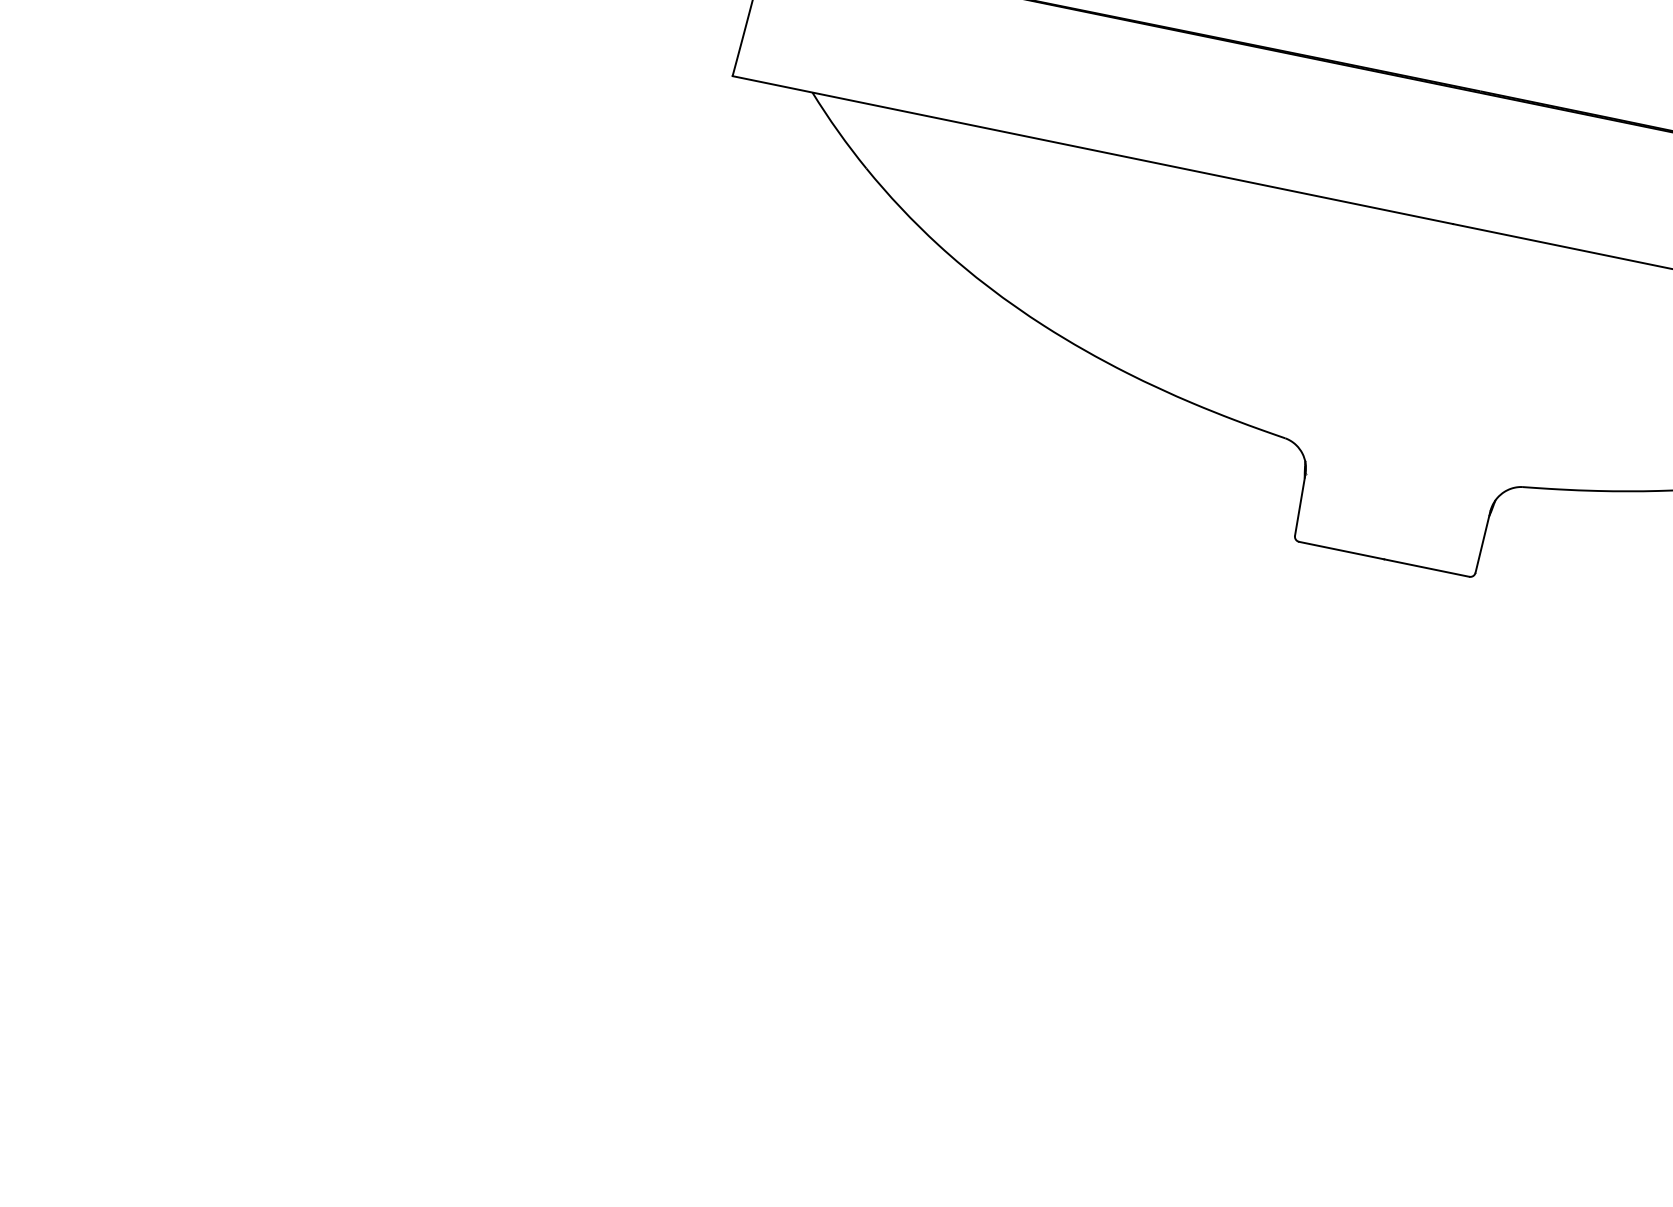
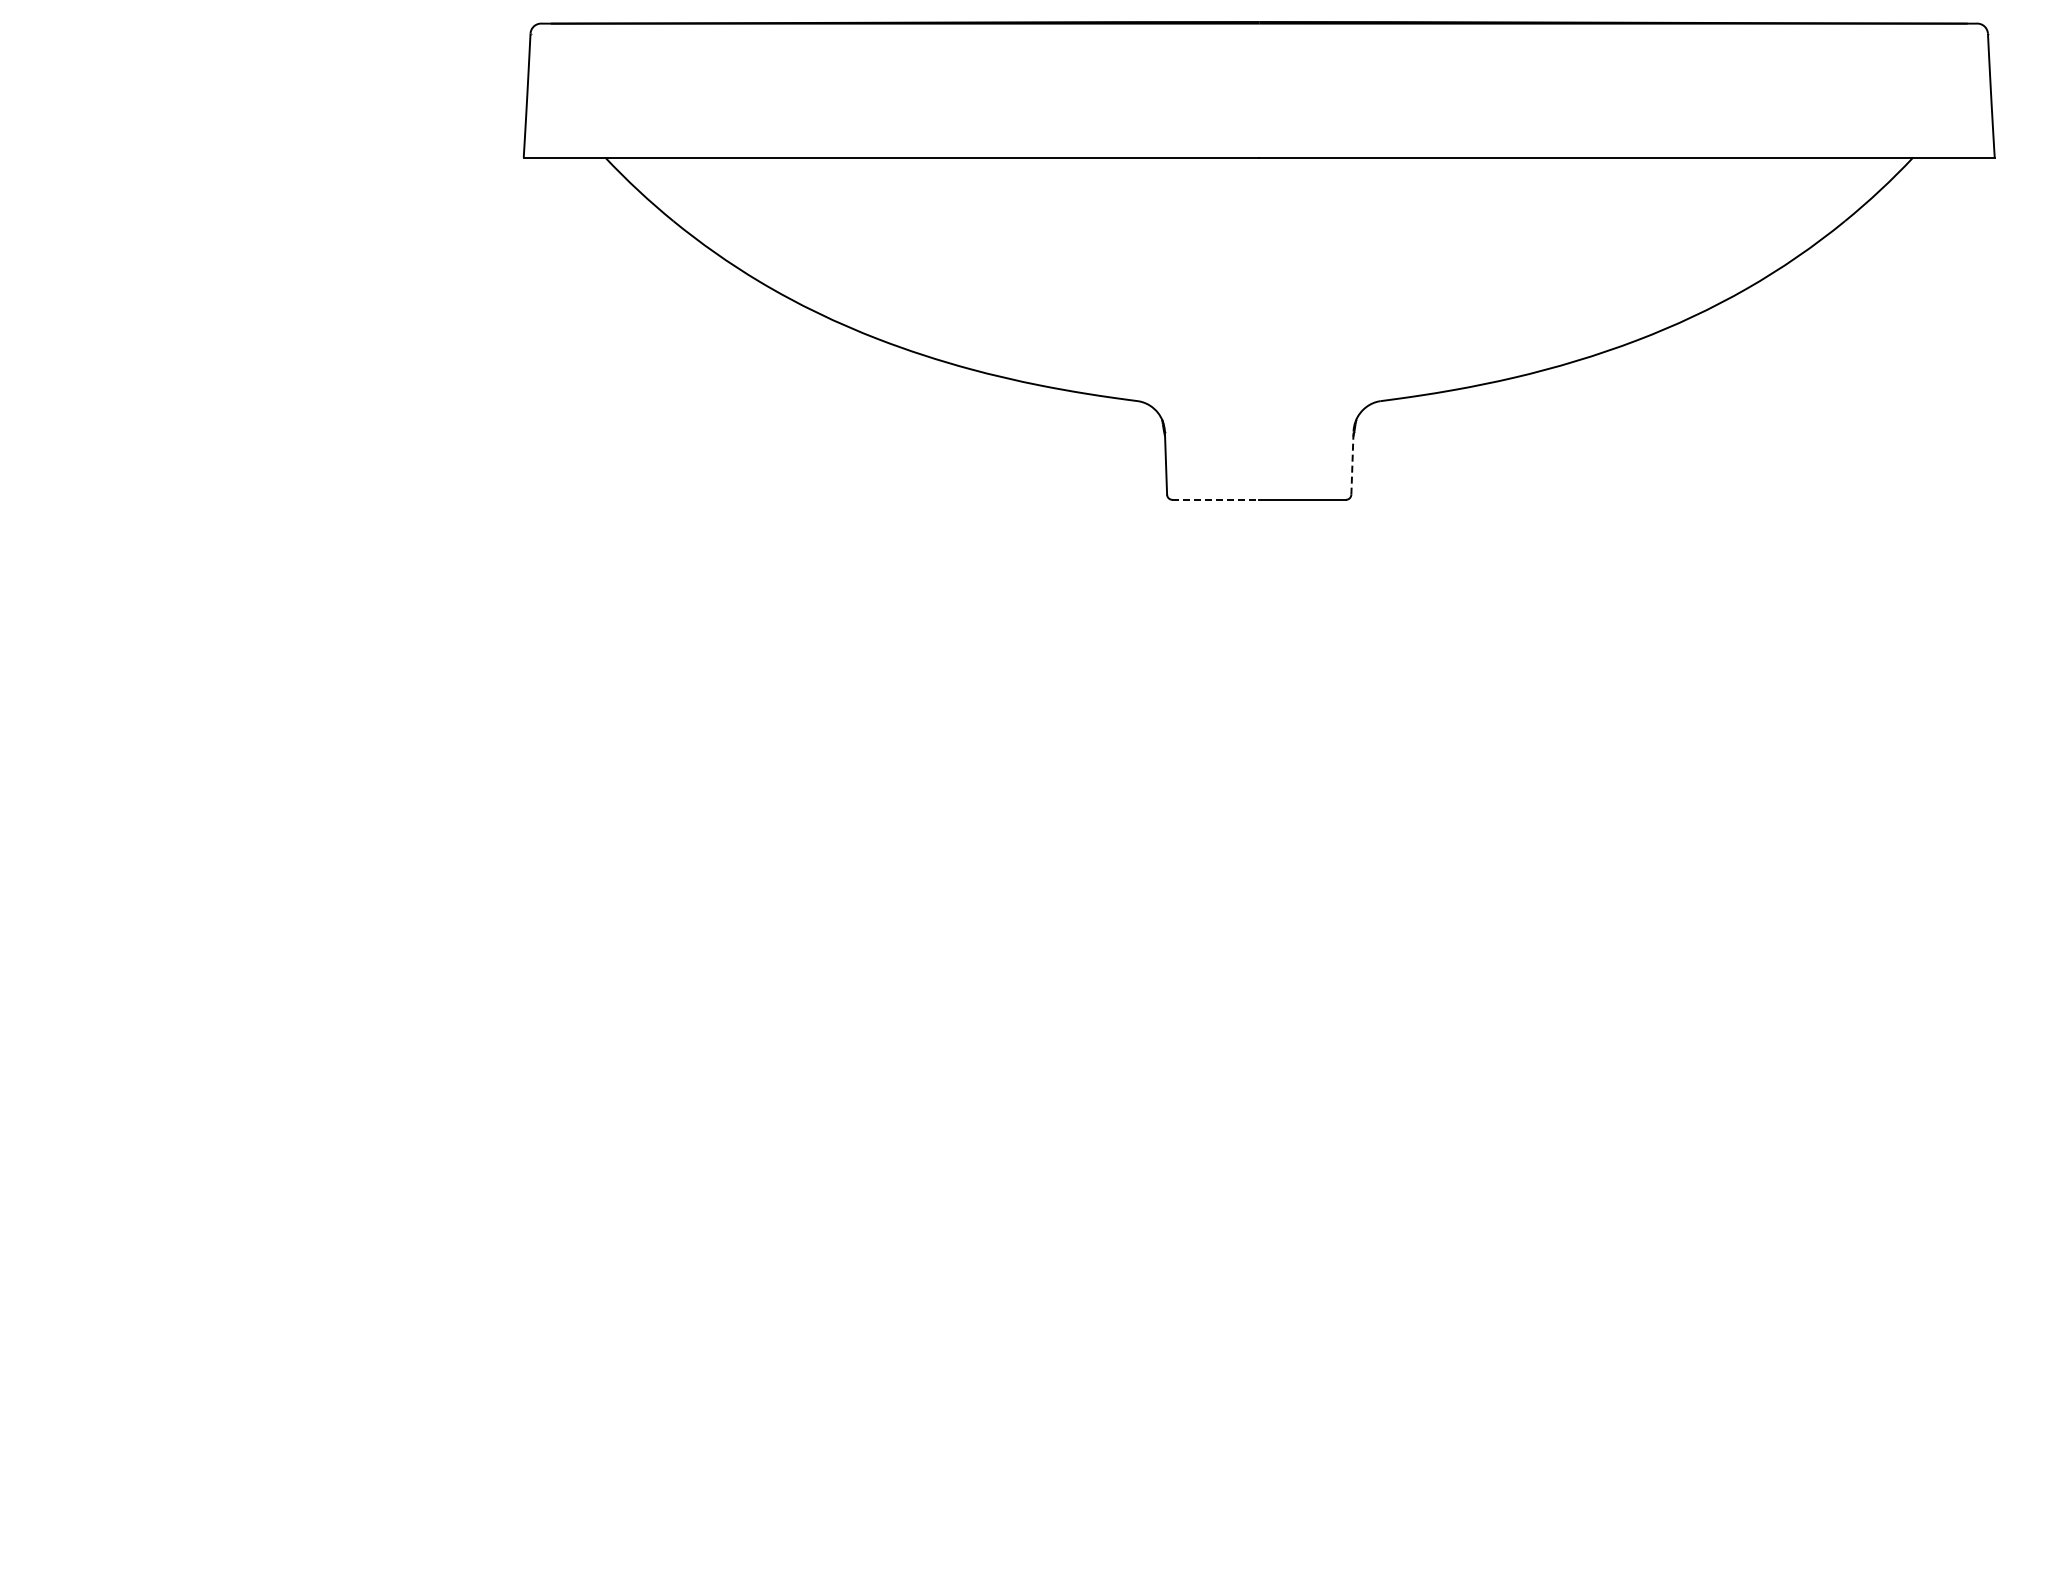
line: (1482, 542) -> (1352, 463), solid -> dashed
line: (1342, 550) -> (1216, 499), solid -> dashed

